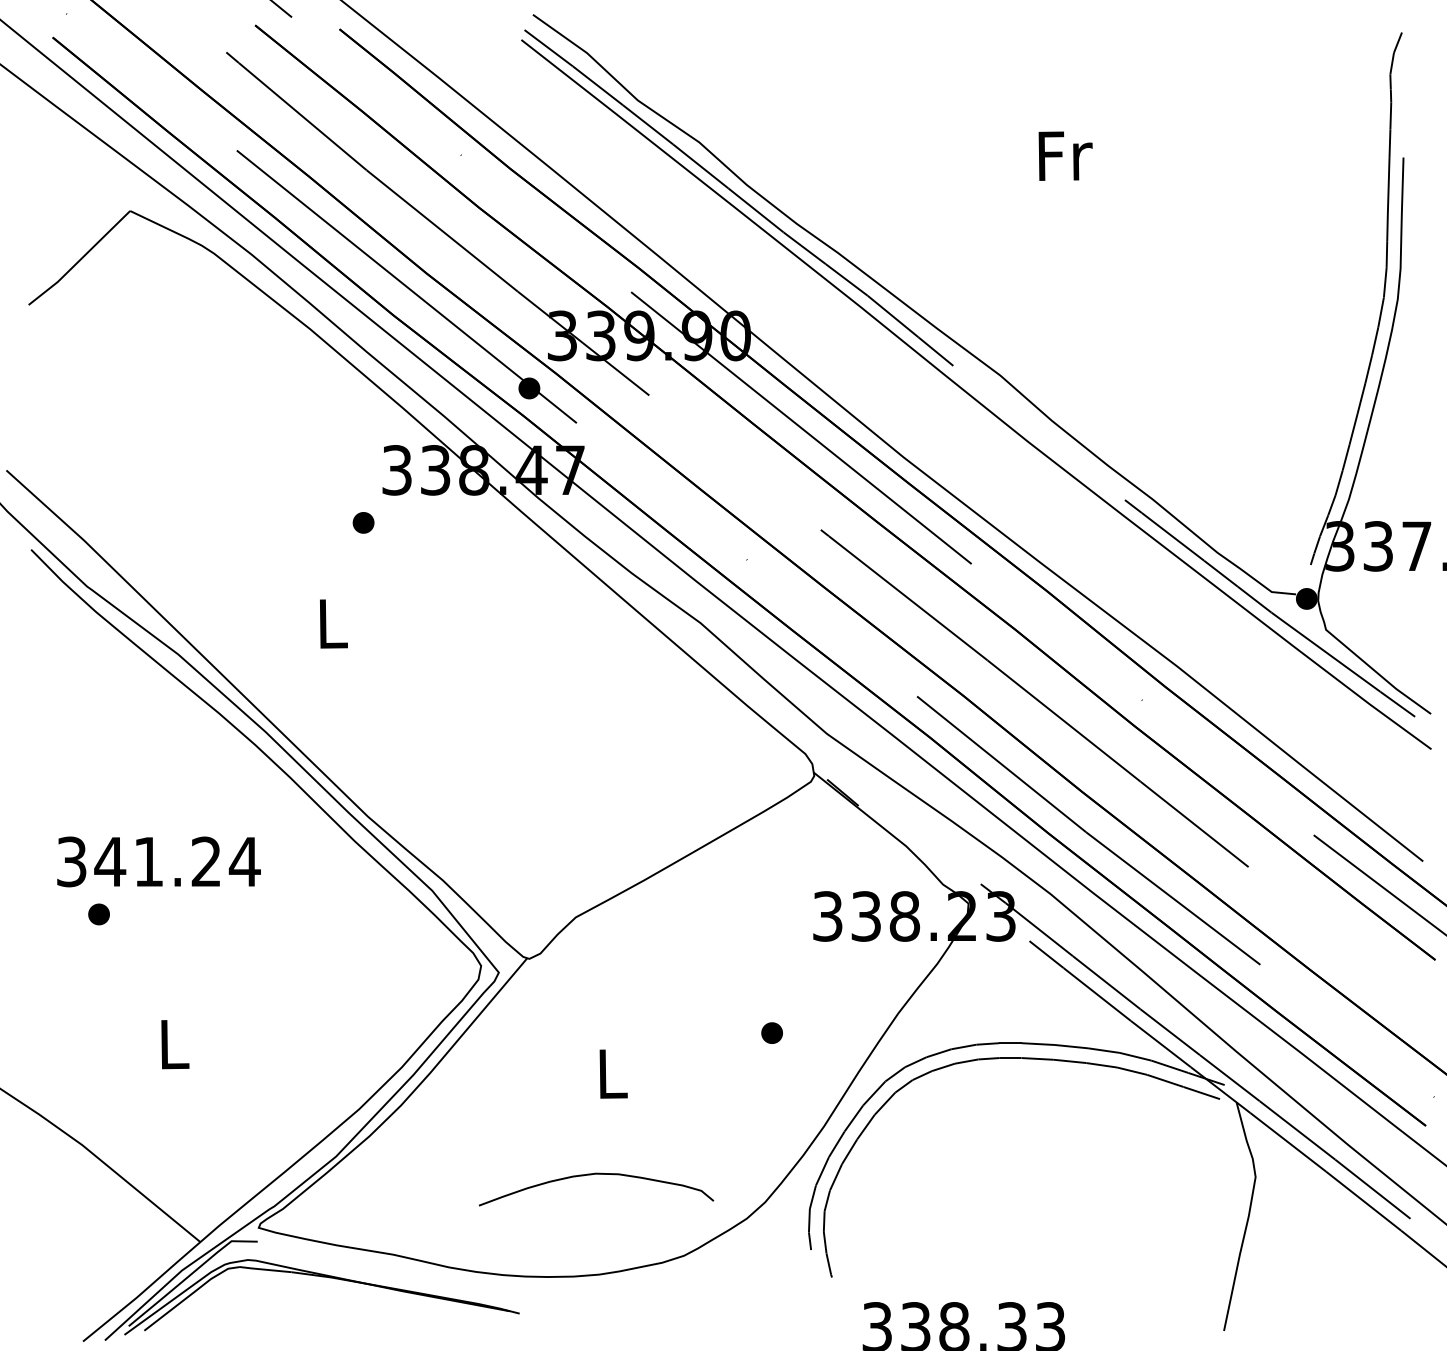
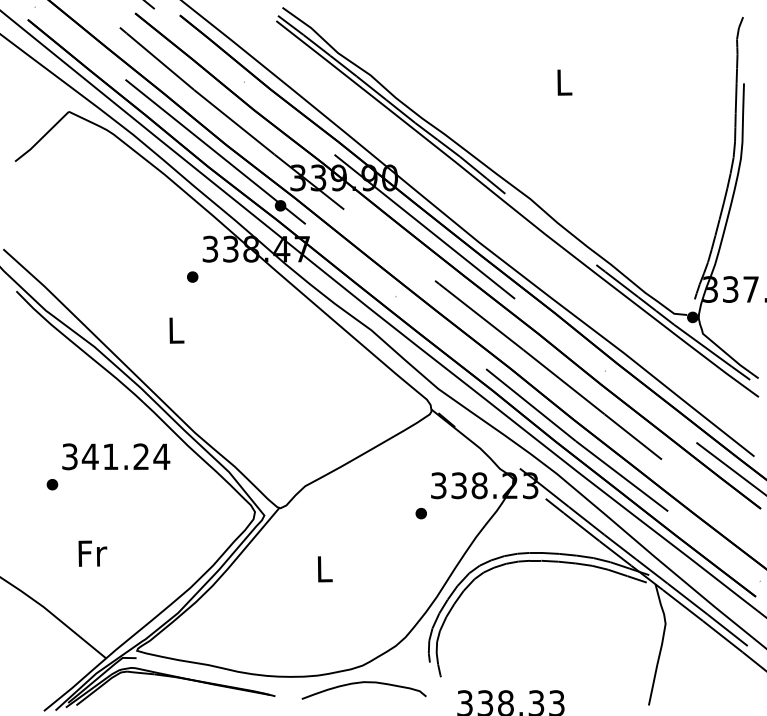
text: (1064, 155) -> (564, 82), Fr -> L
text: (159, 861) -> (116, 456), moved
part: (770, 1032) -> (420, 513), moved
text: (174, 1044) -> (92, 553), L -> Fr
curve: (595, 1176) -> (363, 683), moved

